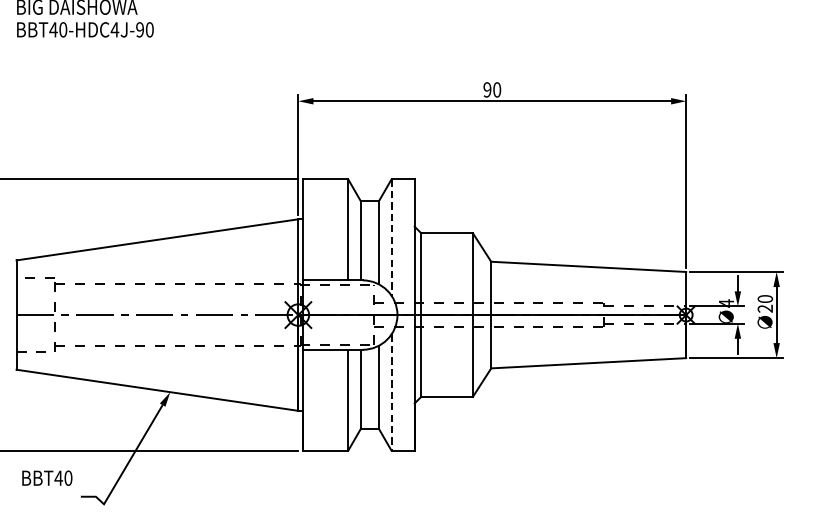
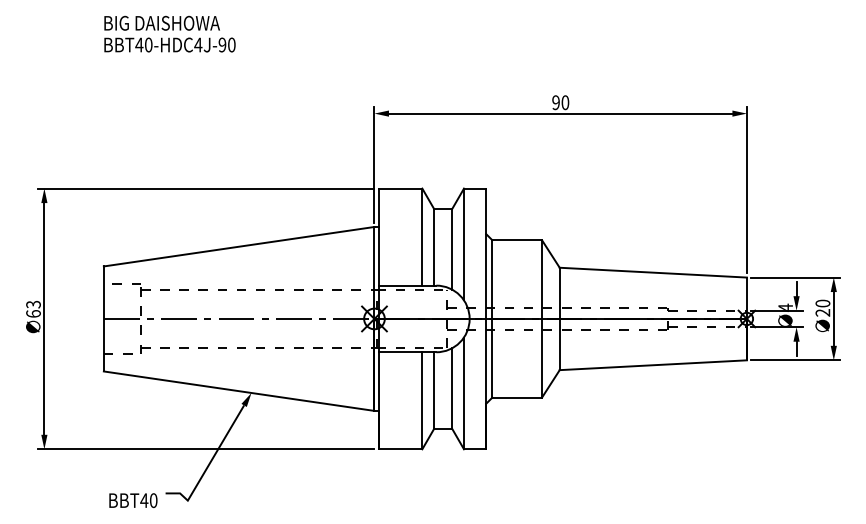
line: (392, 237) -> (464, 244), dashed -> solid
line: (392, 392) -> (464, 393), dashed -> solid
text: (47, 478) -> (133, 500), moved

